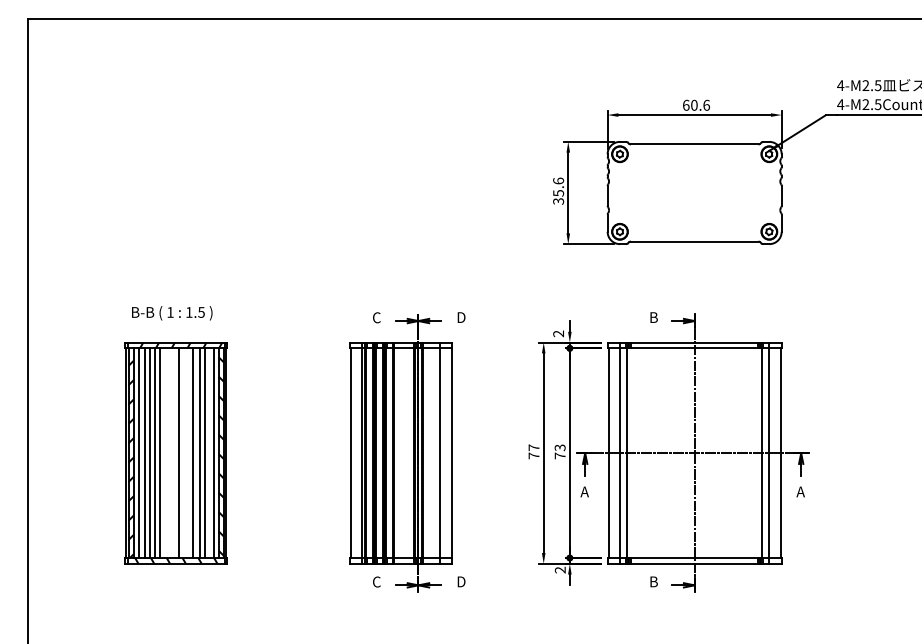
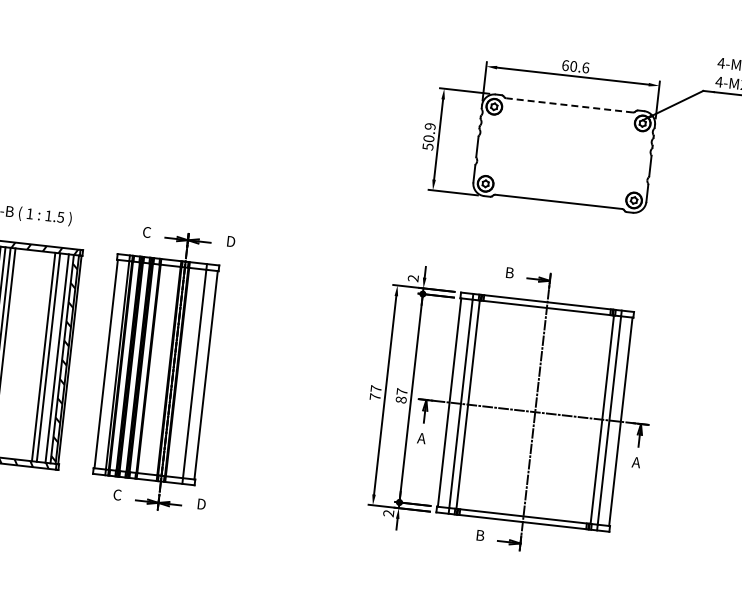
line: (694, 144) -> (569, 105), solid -> dashed
text: (558, 190) -> (429, 135), 35.6 -> 50.9
text: (559, 451) -> (401, 395), 73 -> 87
part: (407, 452) -> (162, 369), moved
line: (179, 453) -> (23, 355), removed
line: (193, 453) -> (37, 356), removed

